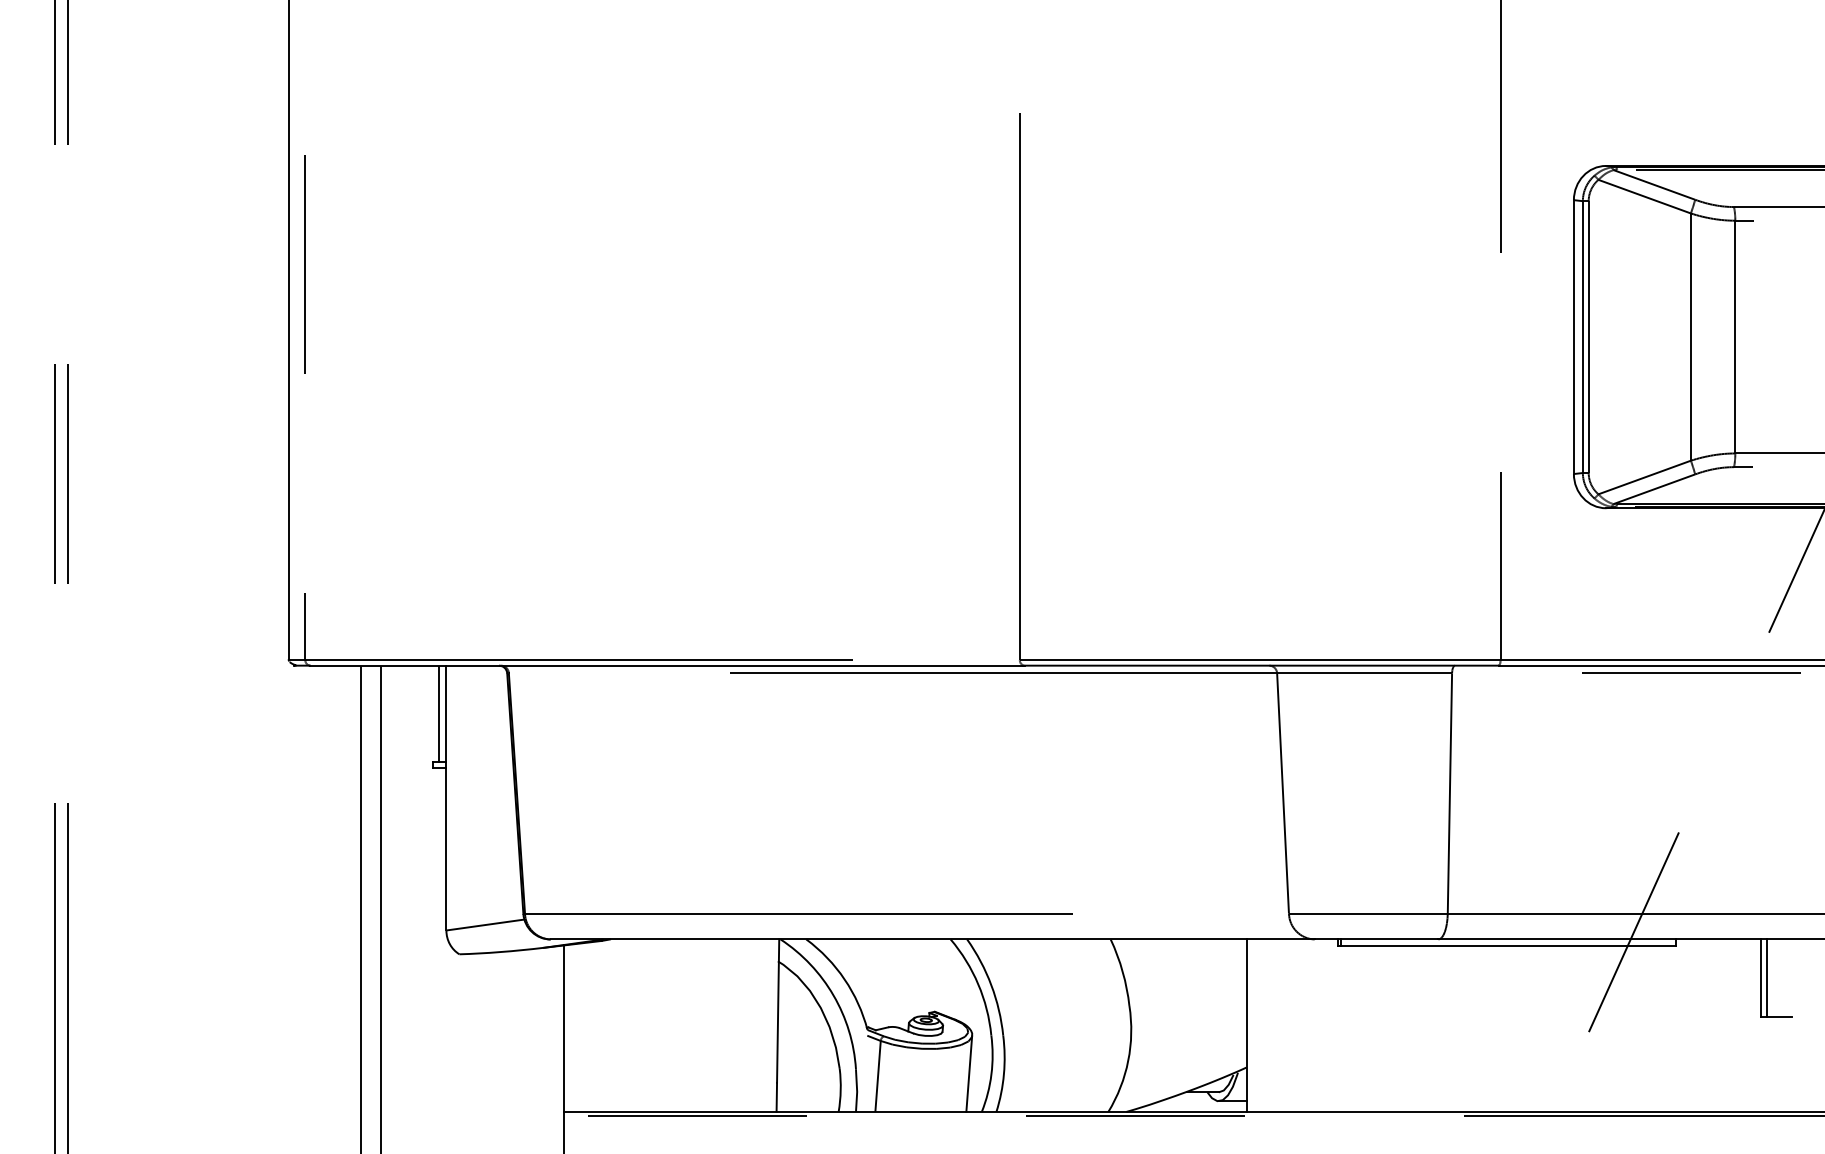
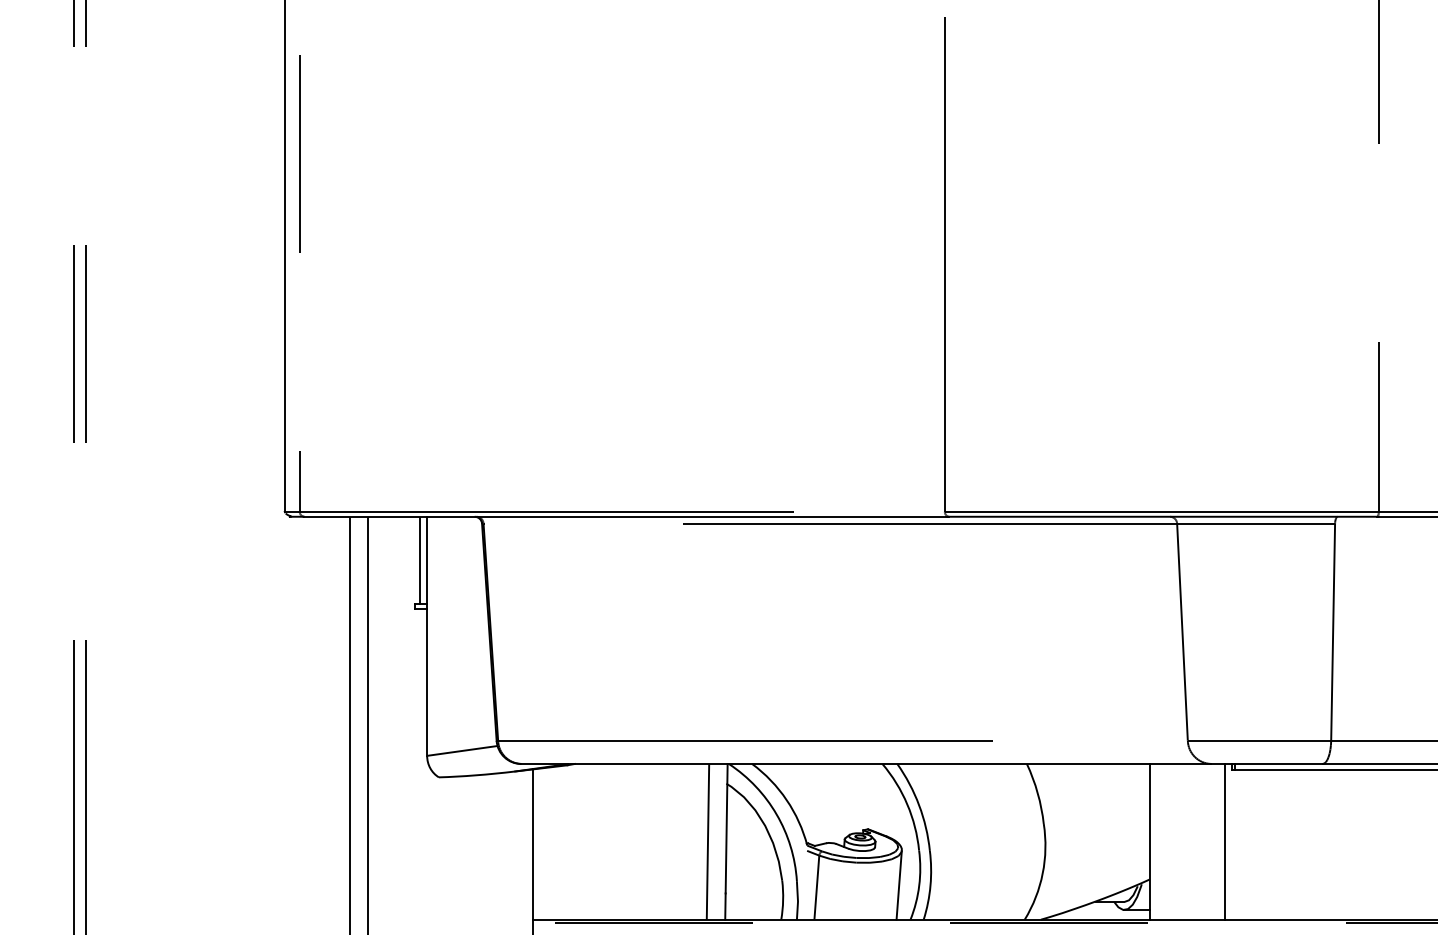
line: (757, 1025) -> (708, 841), added
line: (1330, 1025) -> (1225, 841), added

